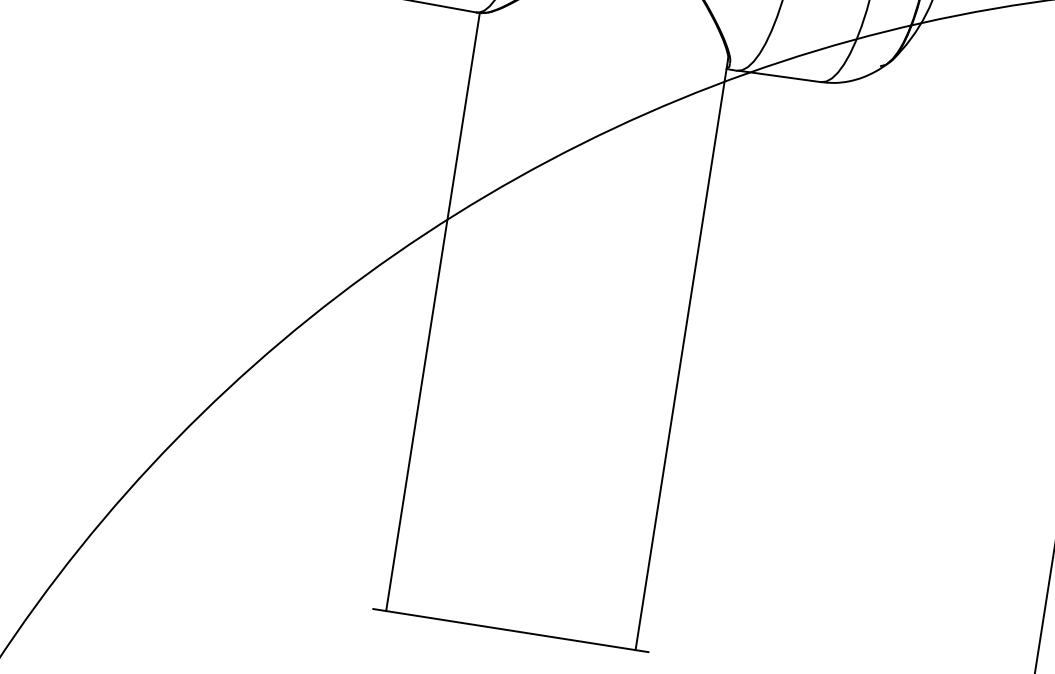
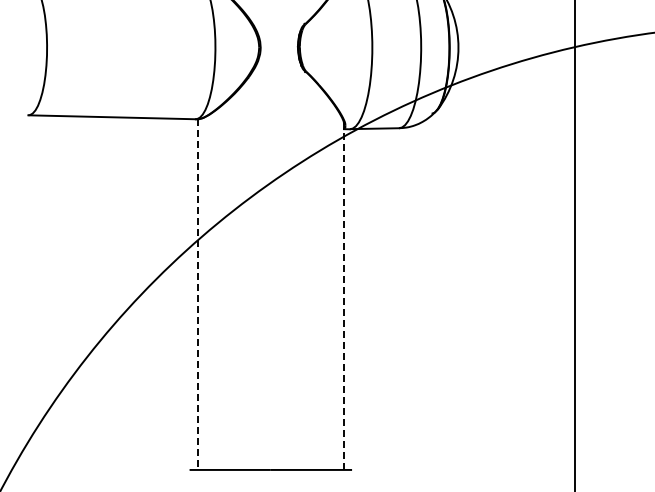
line: (432, 313) -> (197, 295), solid -> dashed
line: (681, 354) -> (343, 296), solid -> dashed

